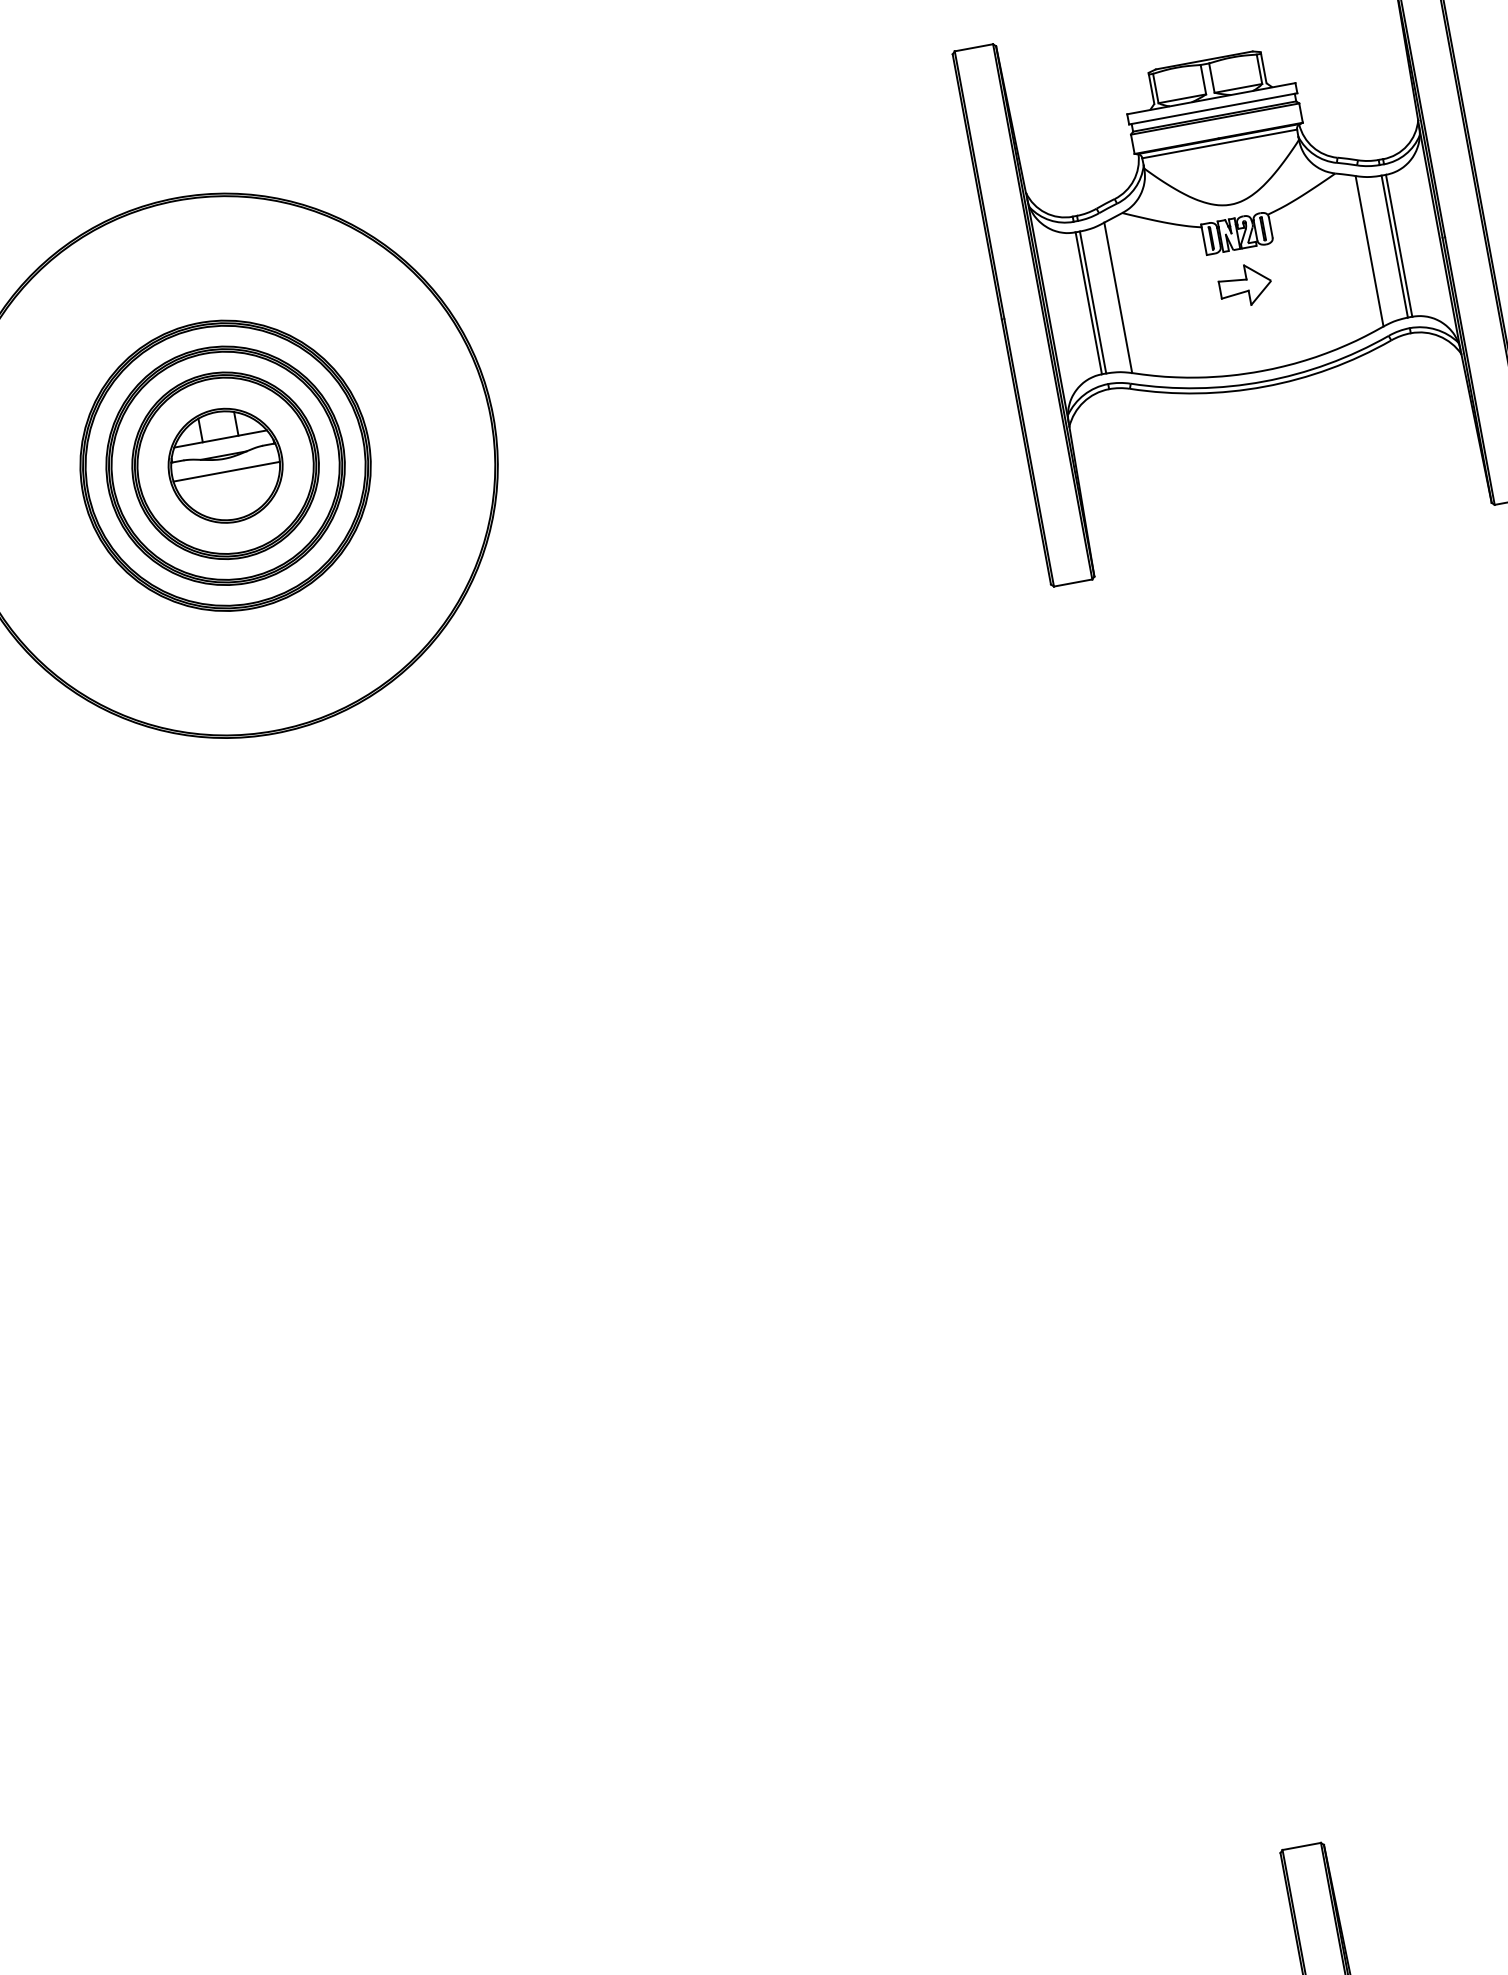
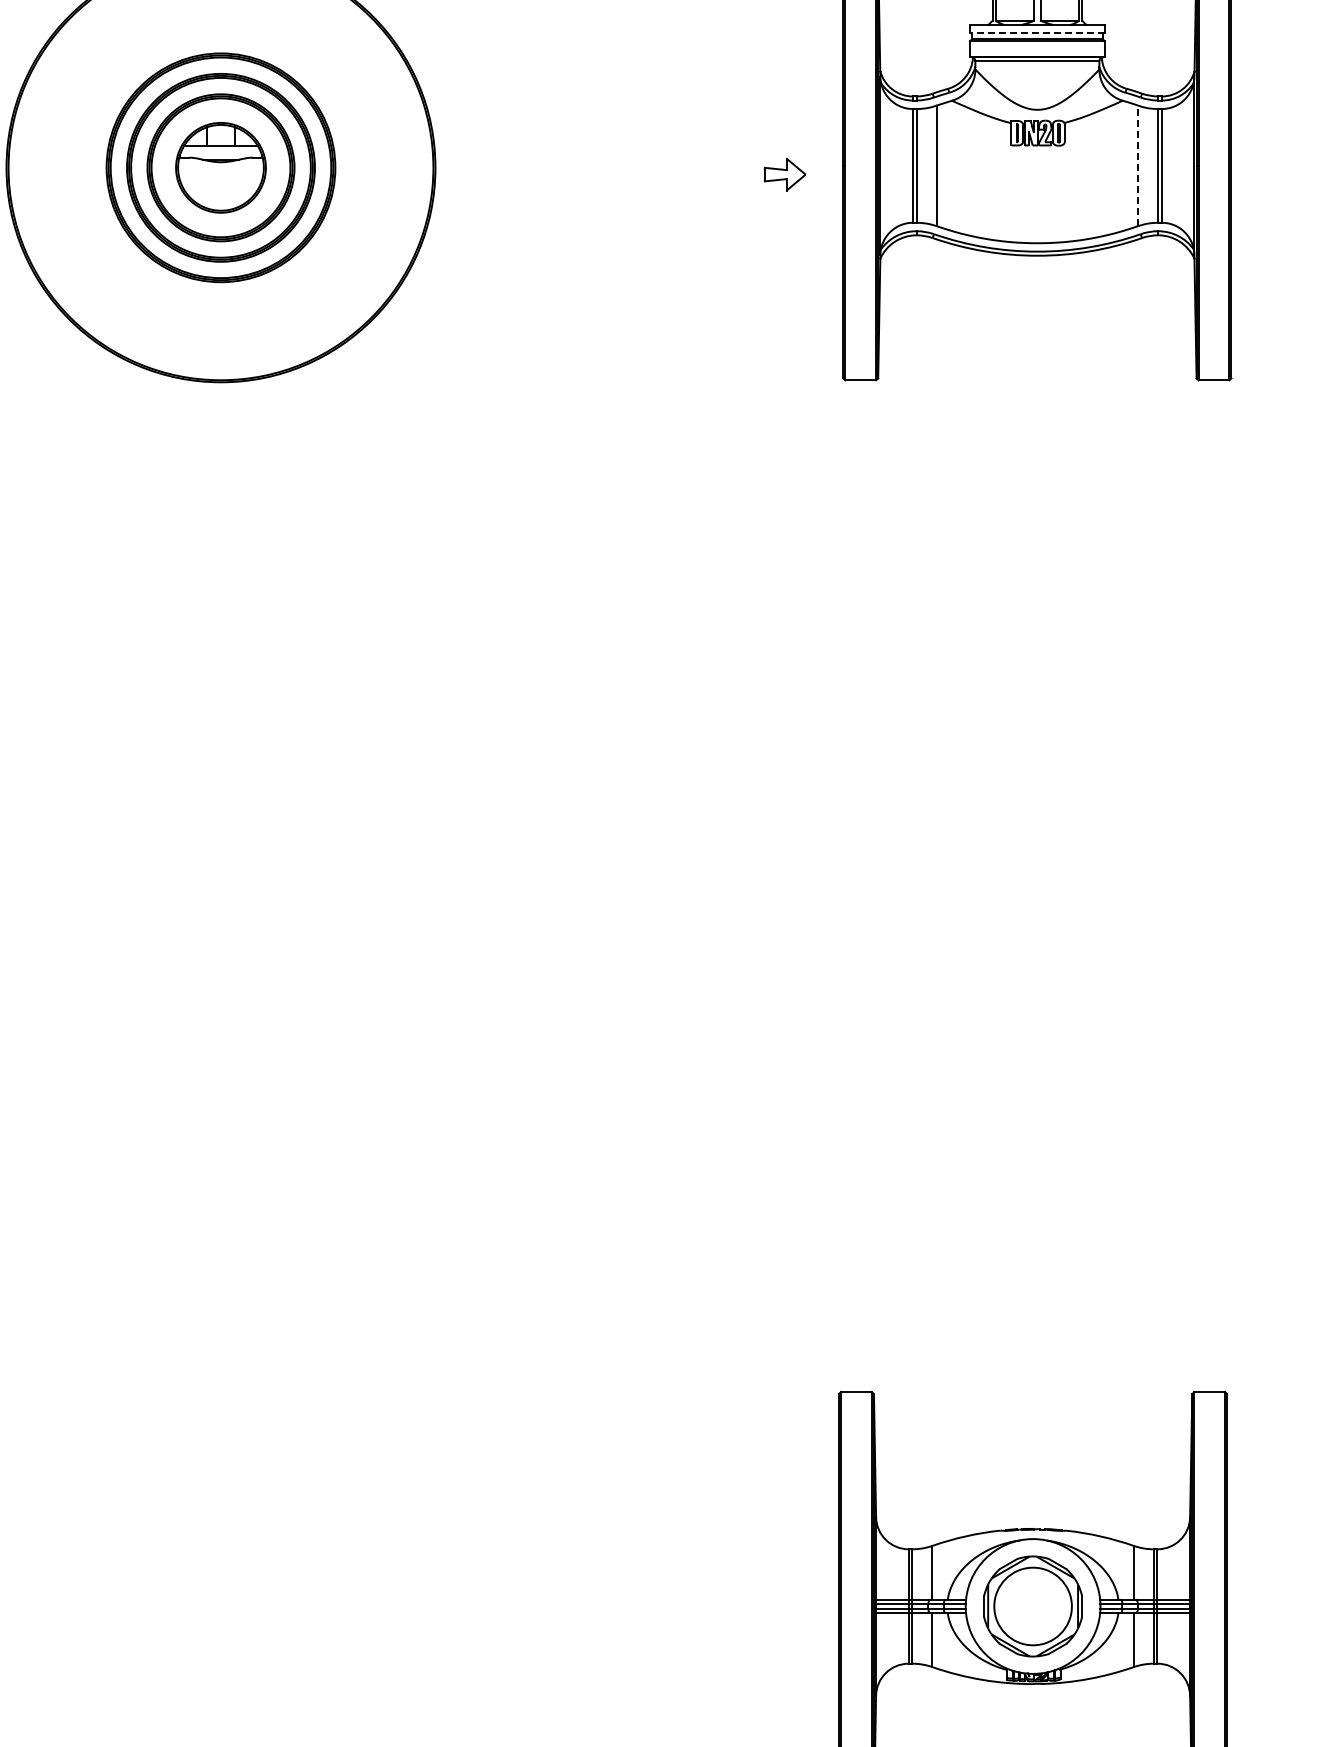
line: (1212, 109) -> (1036, 33), solid -> dashed
line: (1369, 250) -> (1138, 165), solid -> dashed
part: (1244, 285) -> (784, 174), moved
line: (226, 471) -> (220, 172), removed

